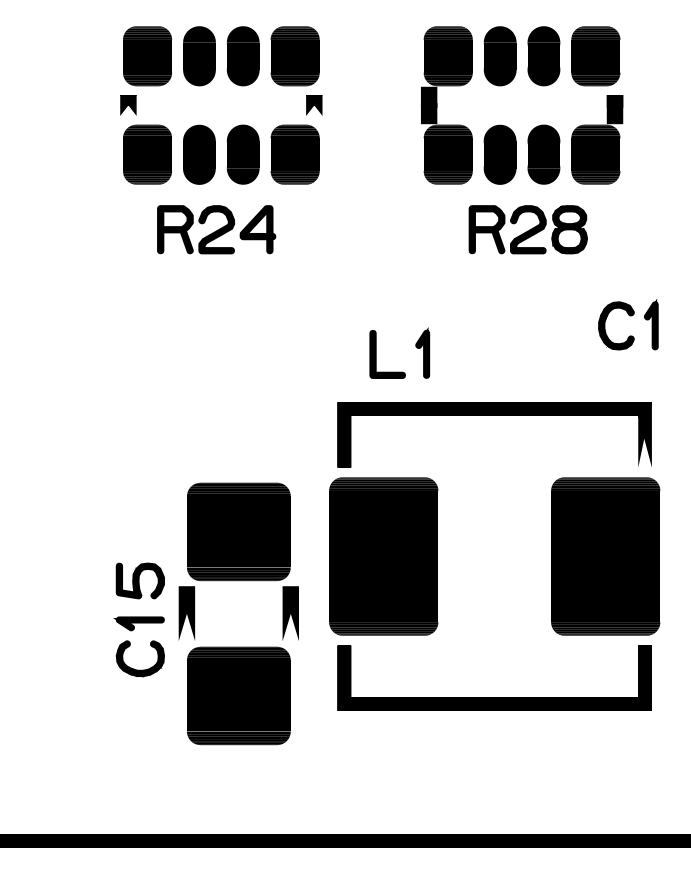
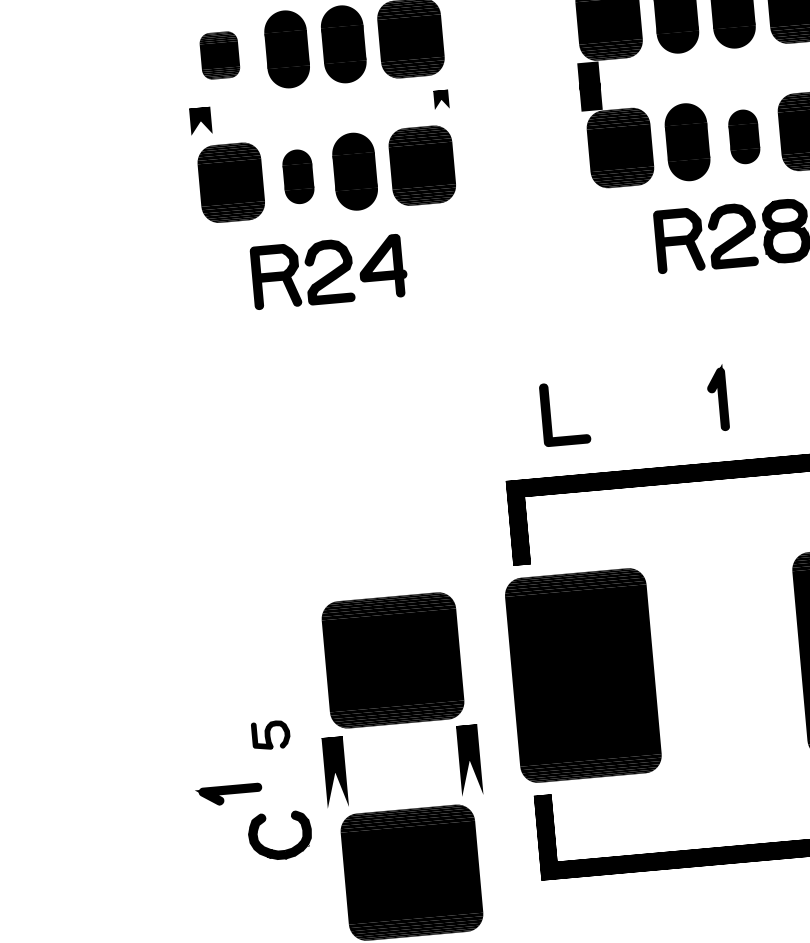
part: (147, 56) -> (219, 55), size x0.6
part: (314, 105) -> (441, 99), size x0.7
part: (199, 154) -> (298, 176), size x0.7
part: (543, 154) -> (743, 136), size x0.7
part: (422, 352) -> (717, 397), moved
part: (139, 580) -> (270, 734), size x0.6
part: (138, 623) -> (228, 794), moved

